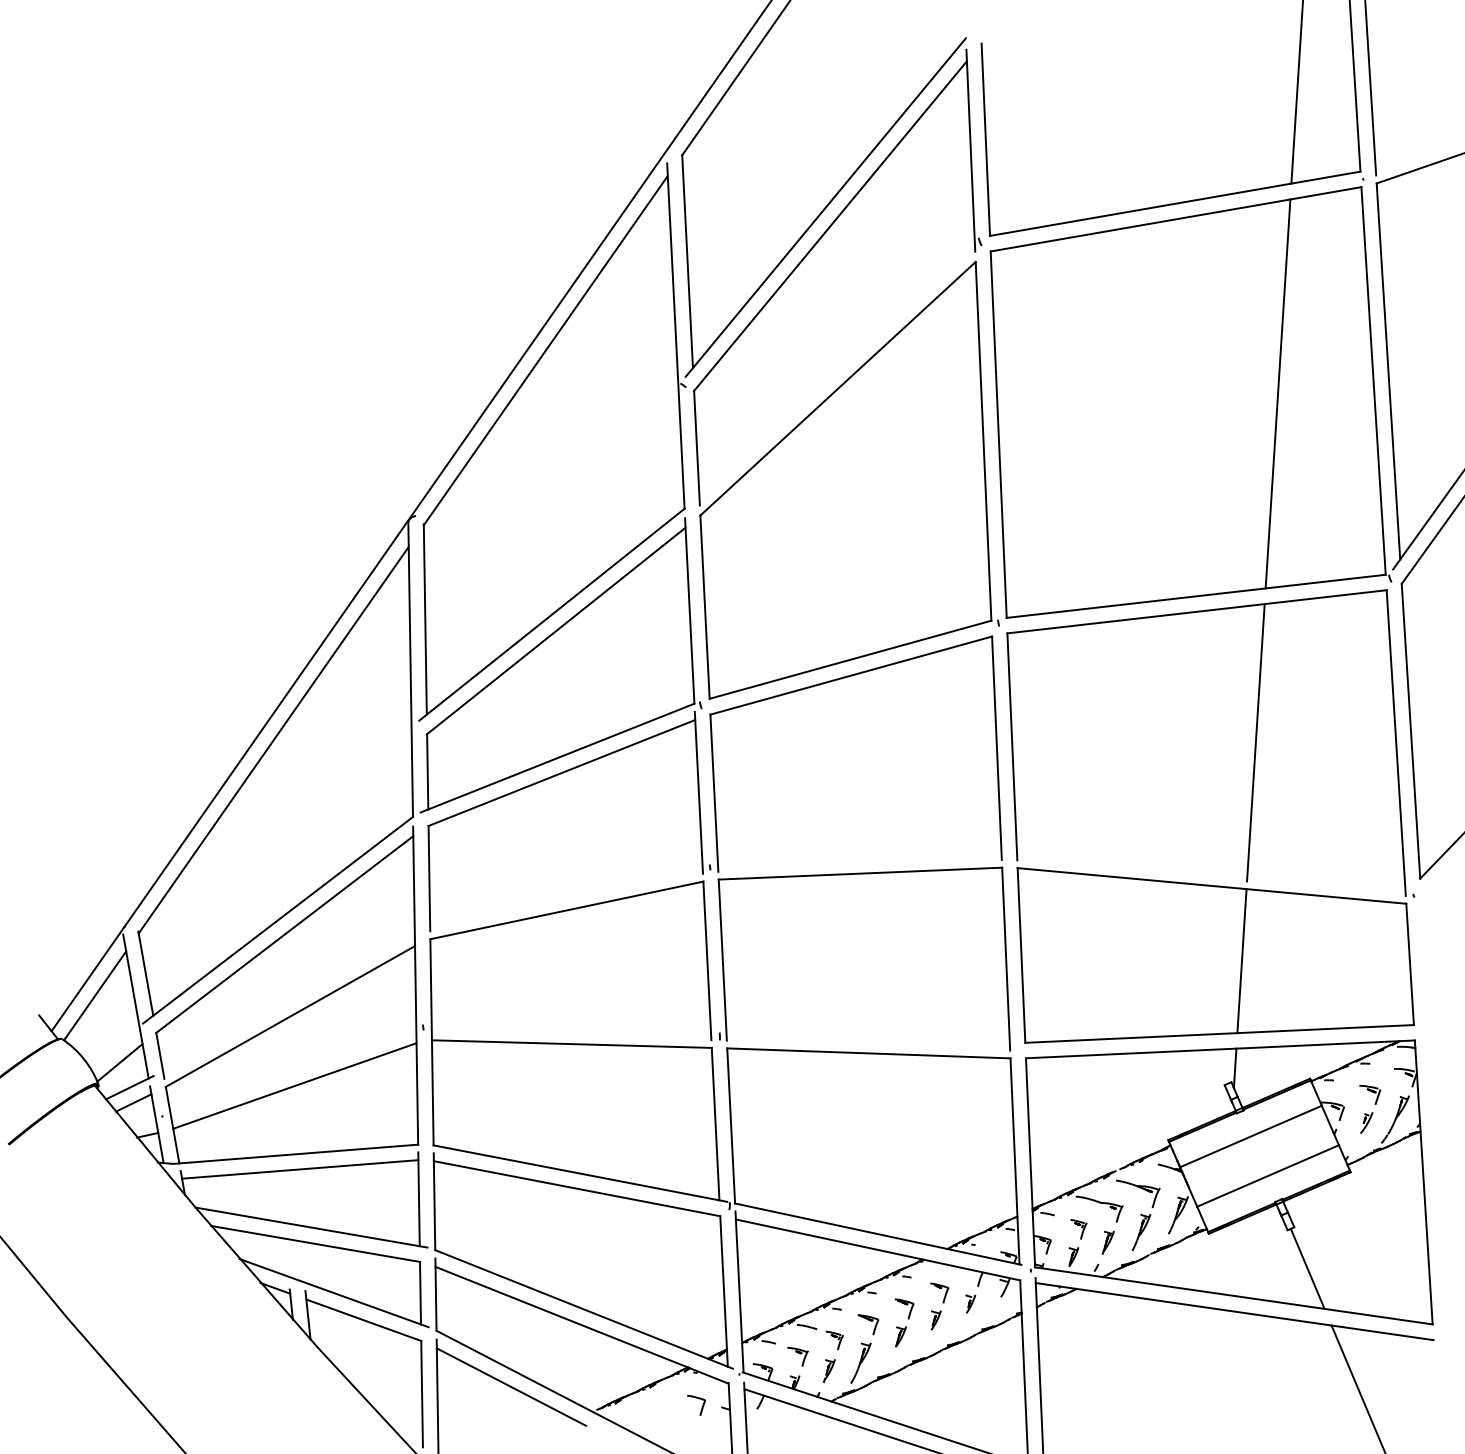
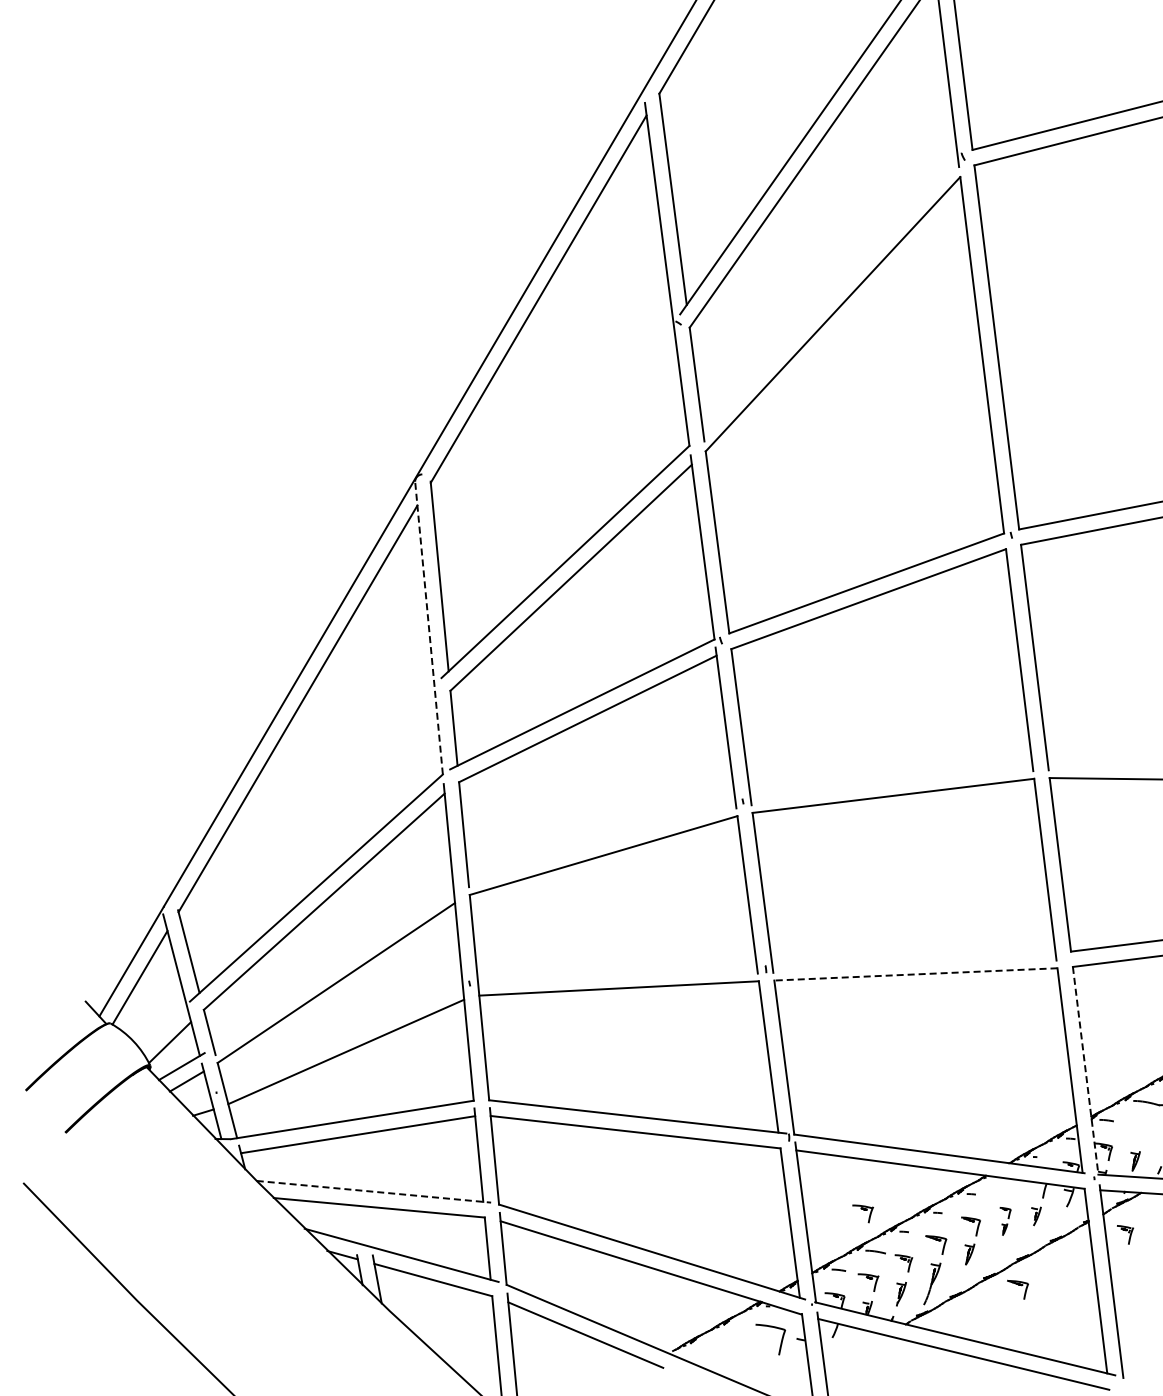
line: (410, 670) -> (428, 628), solid -> dashed
line: (868, 1053) -> (915, 974), solid -> dashed
line: (1030, 1162) -> (1085, 1070), solid -> dashed
line: (311, 1227) -> (373, 1191), solid -> dashed
part: (1078, 1229) -> (1125, 1234), moved
part: (797, 1287) -> (863, 1213), added
part: (939, 1306) -> (1006, 1221), size x0.6
part: (946, 1375) -> (1018, 1289), added
part: (696, 1404) -> (771, 1337), size x1.6

